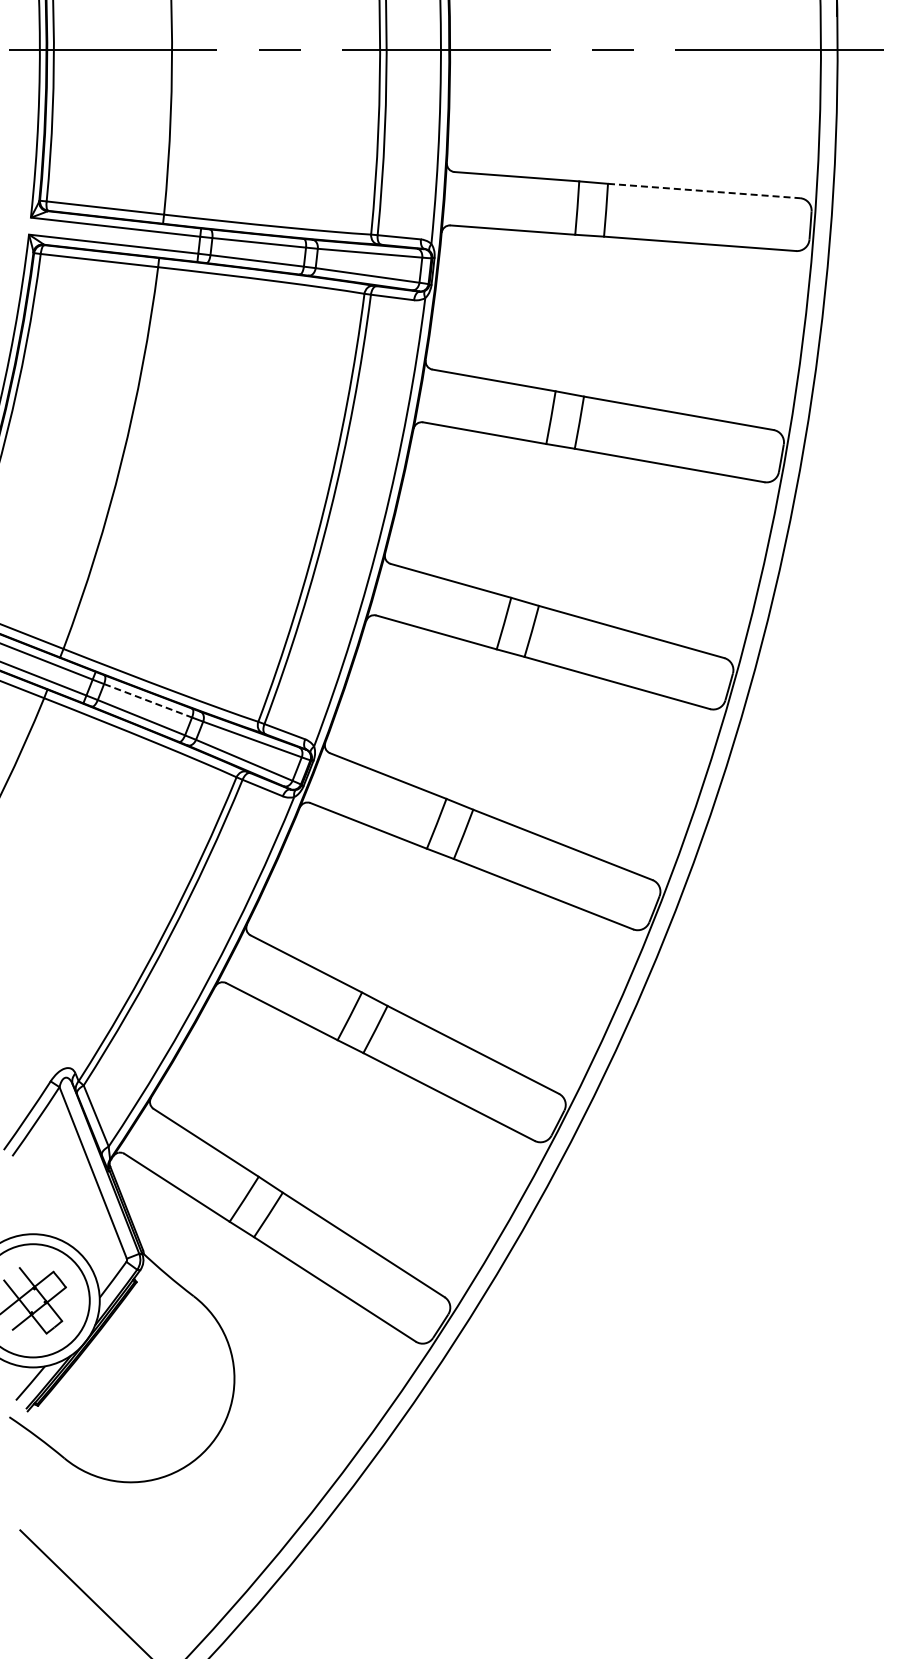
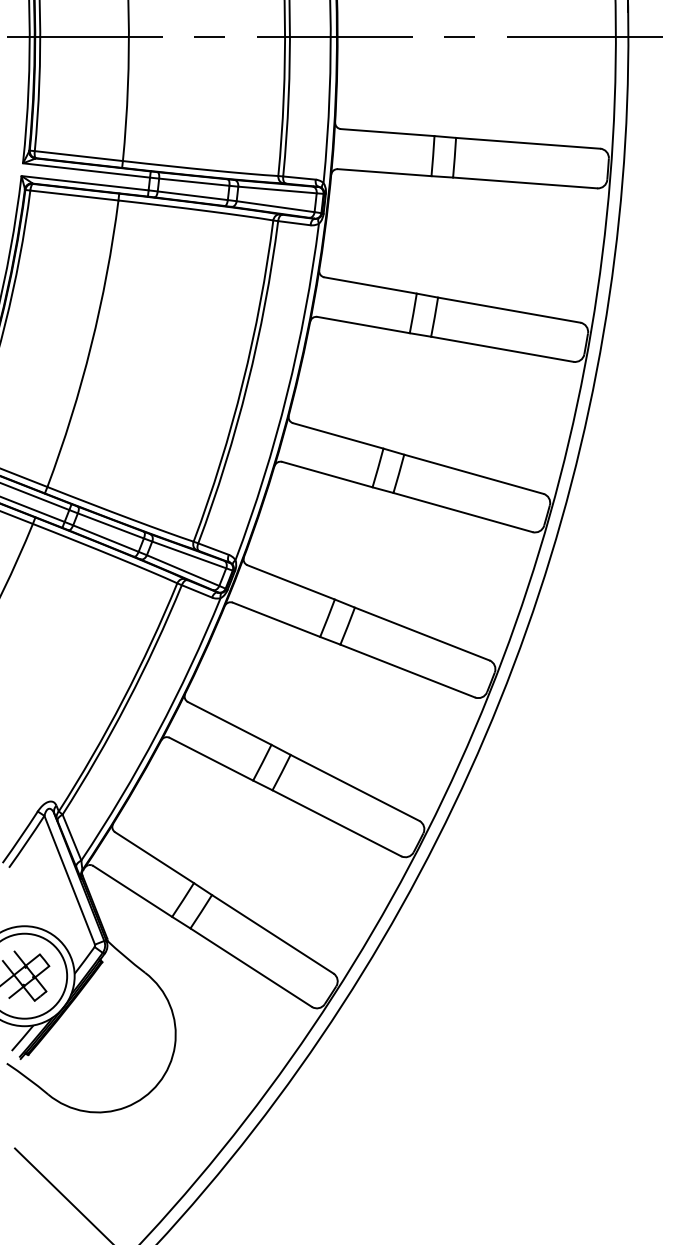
line: (704, 191) -> (528, 143), dashed -> solid
line: (148, 700) -> (111, 525), dashed -> solid

